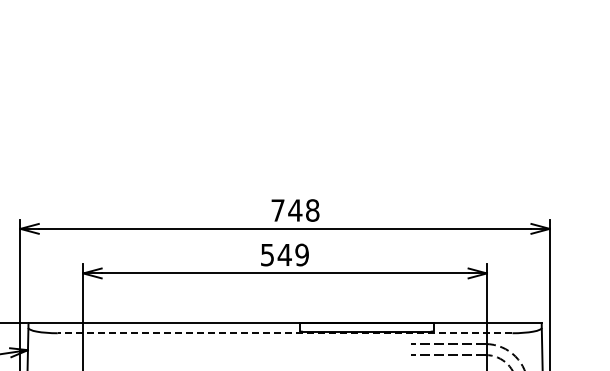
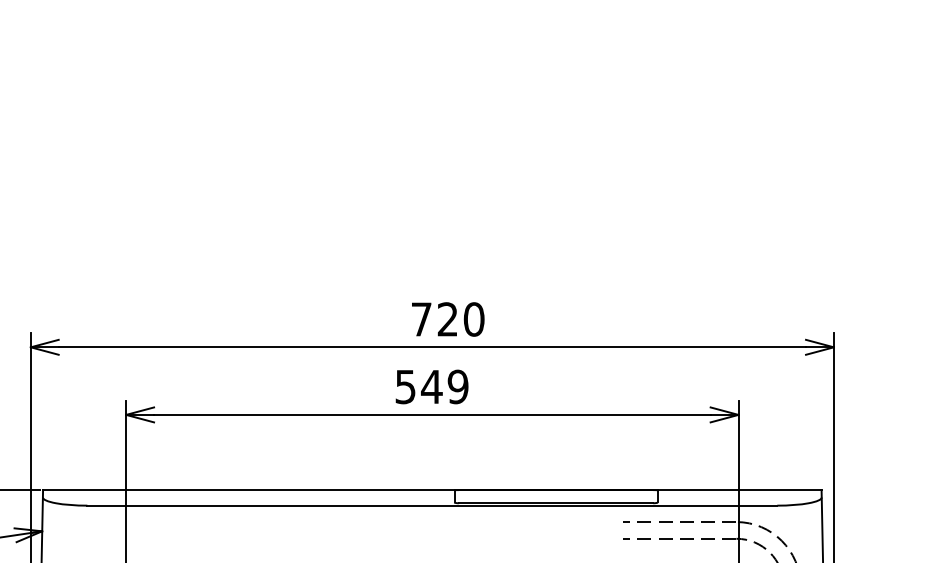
text: (303, 210) -> (460, 319), 748 -> 720
line: (284, 333) -> (431, 506), dashed -> solid

